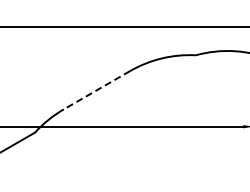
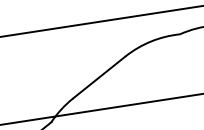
line: (96, 90) -> (98, 77), dashed -> solid

